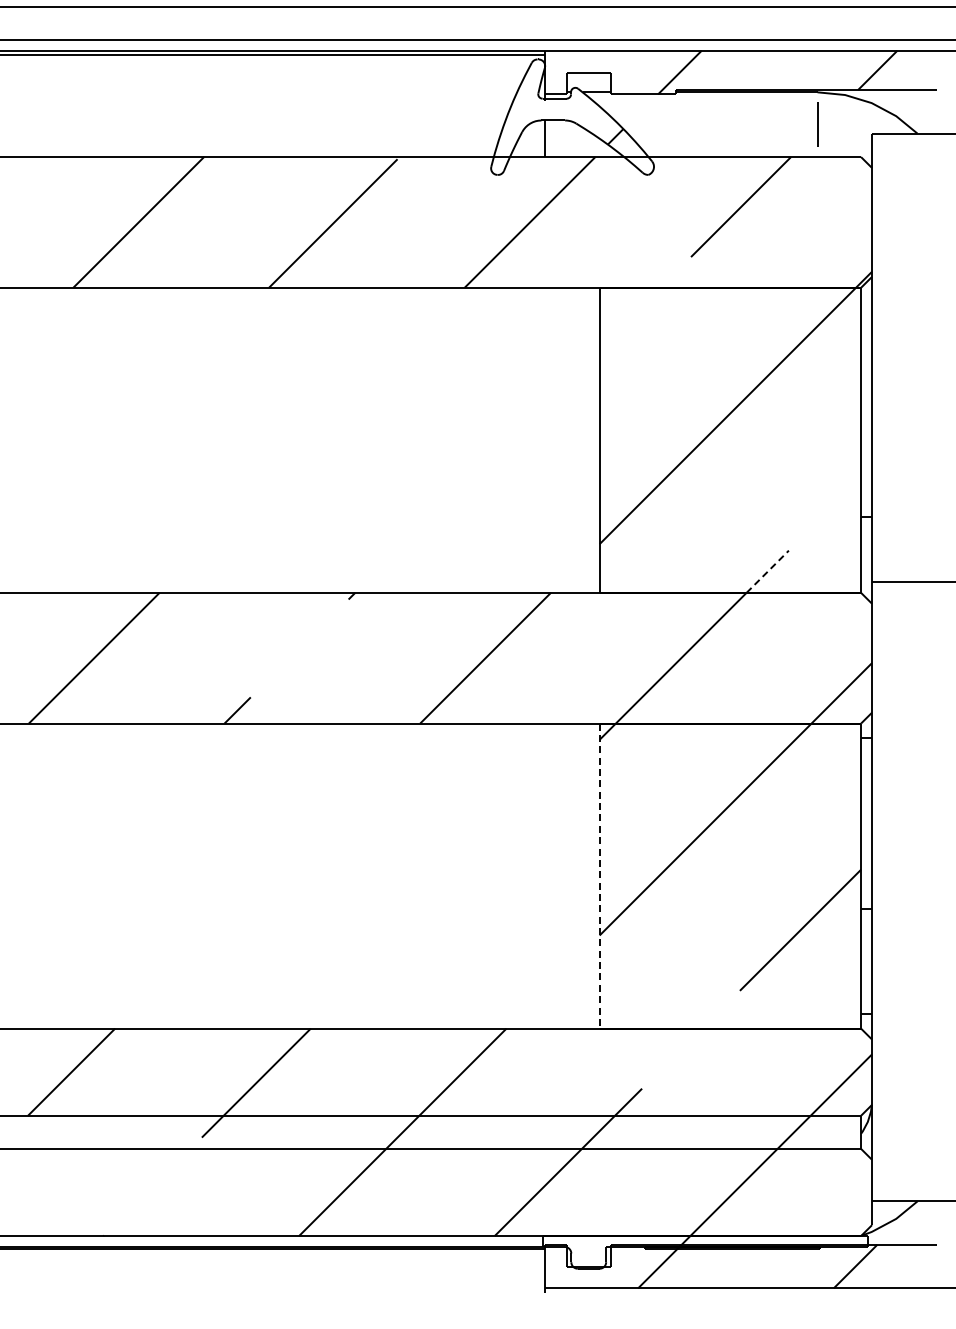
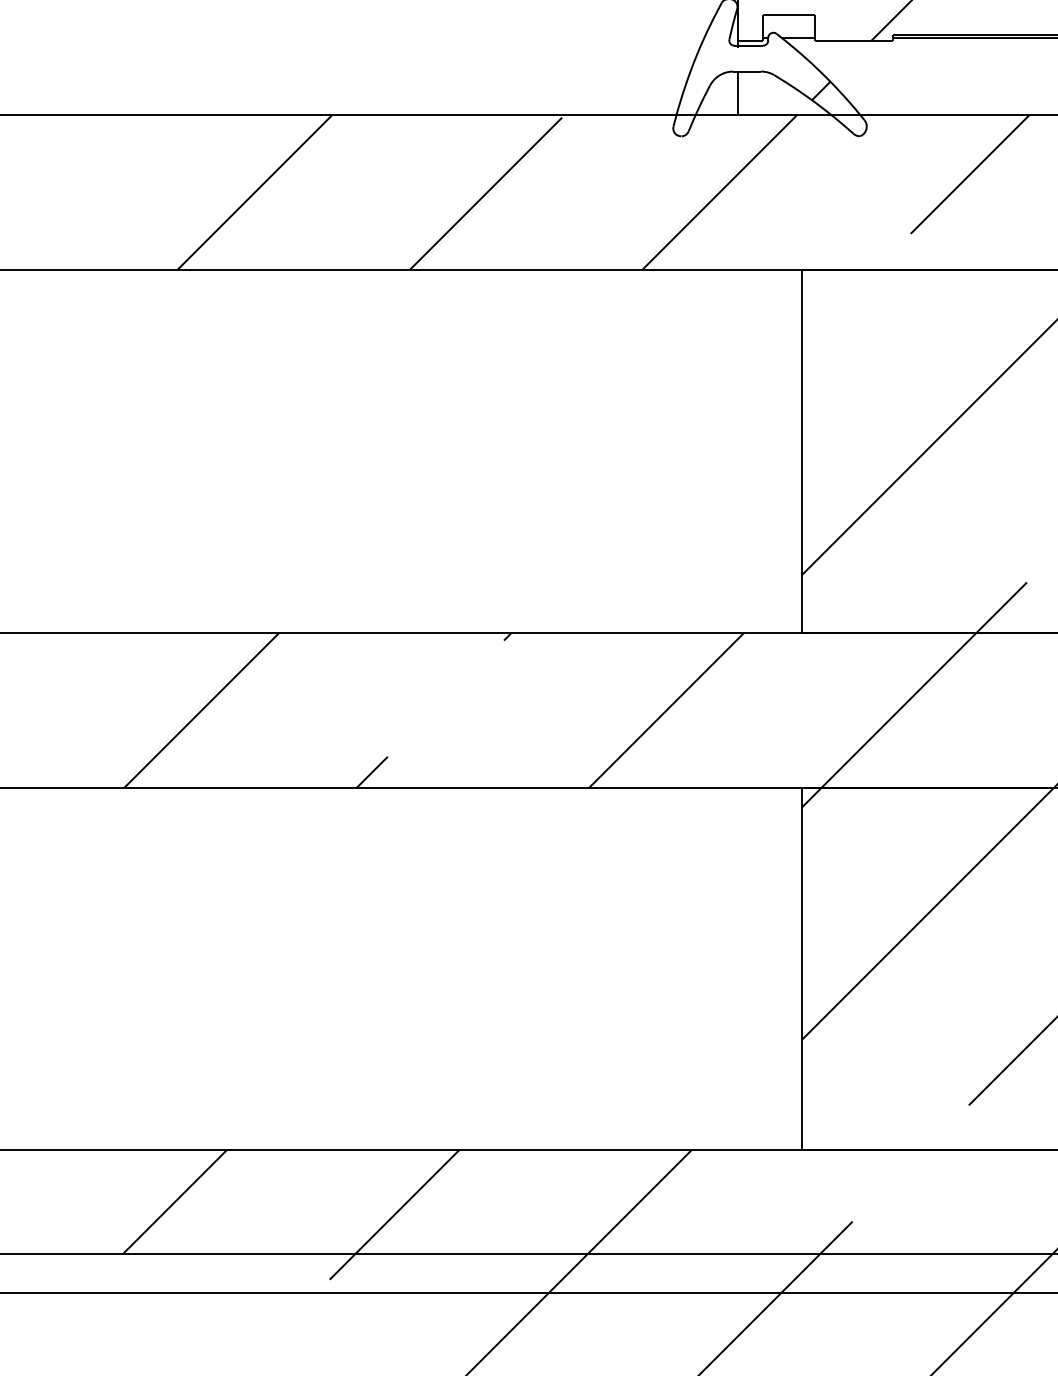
line: (767, 571) -> (1001, 607), dashed -> solid
line: (599, 876) -> (802, 969), dashed -> solid

